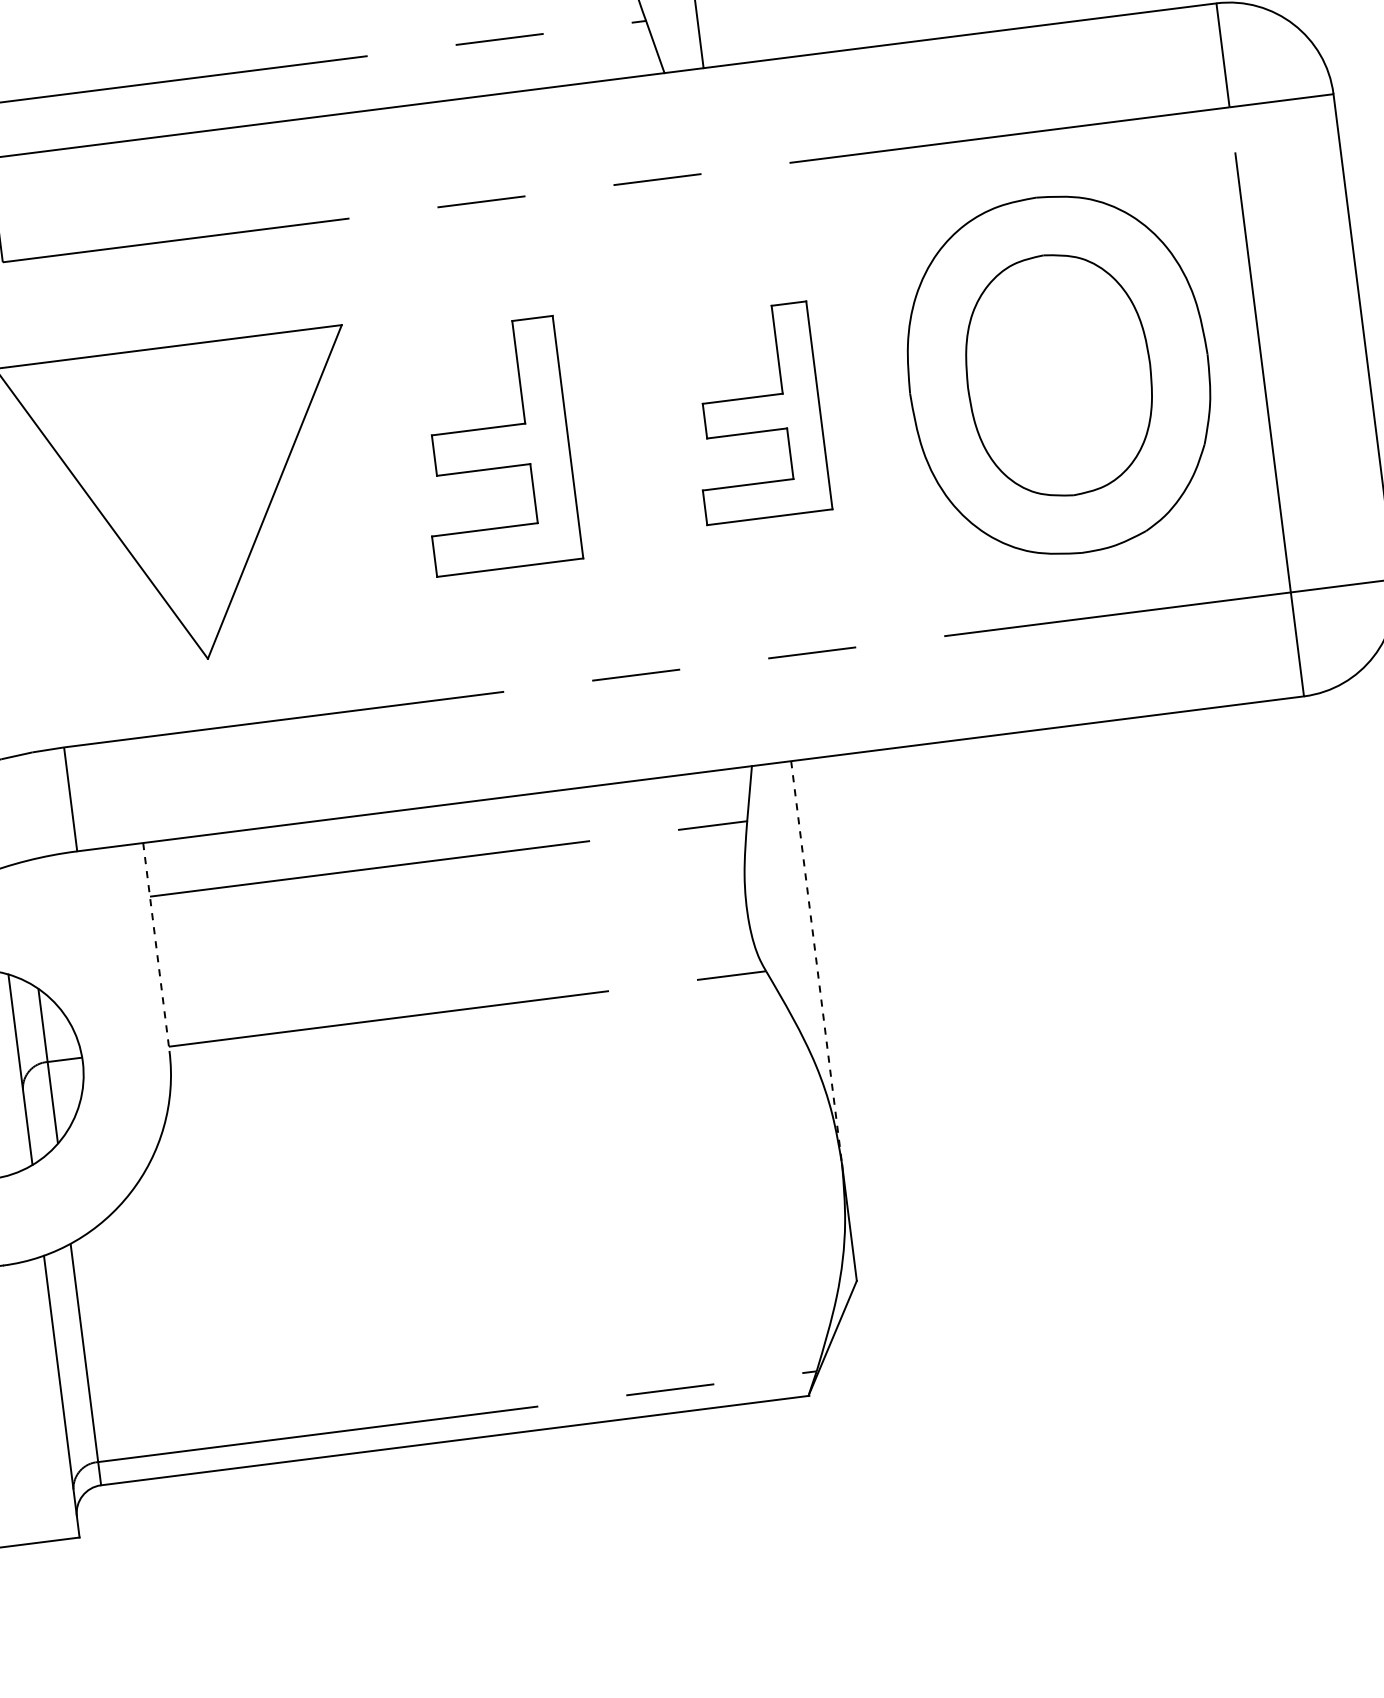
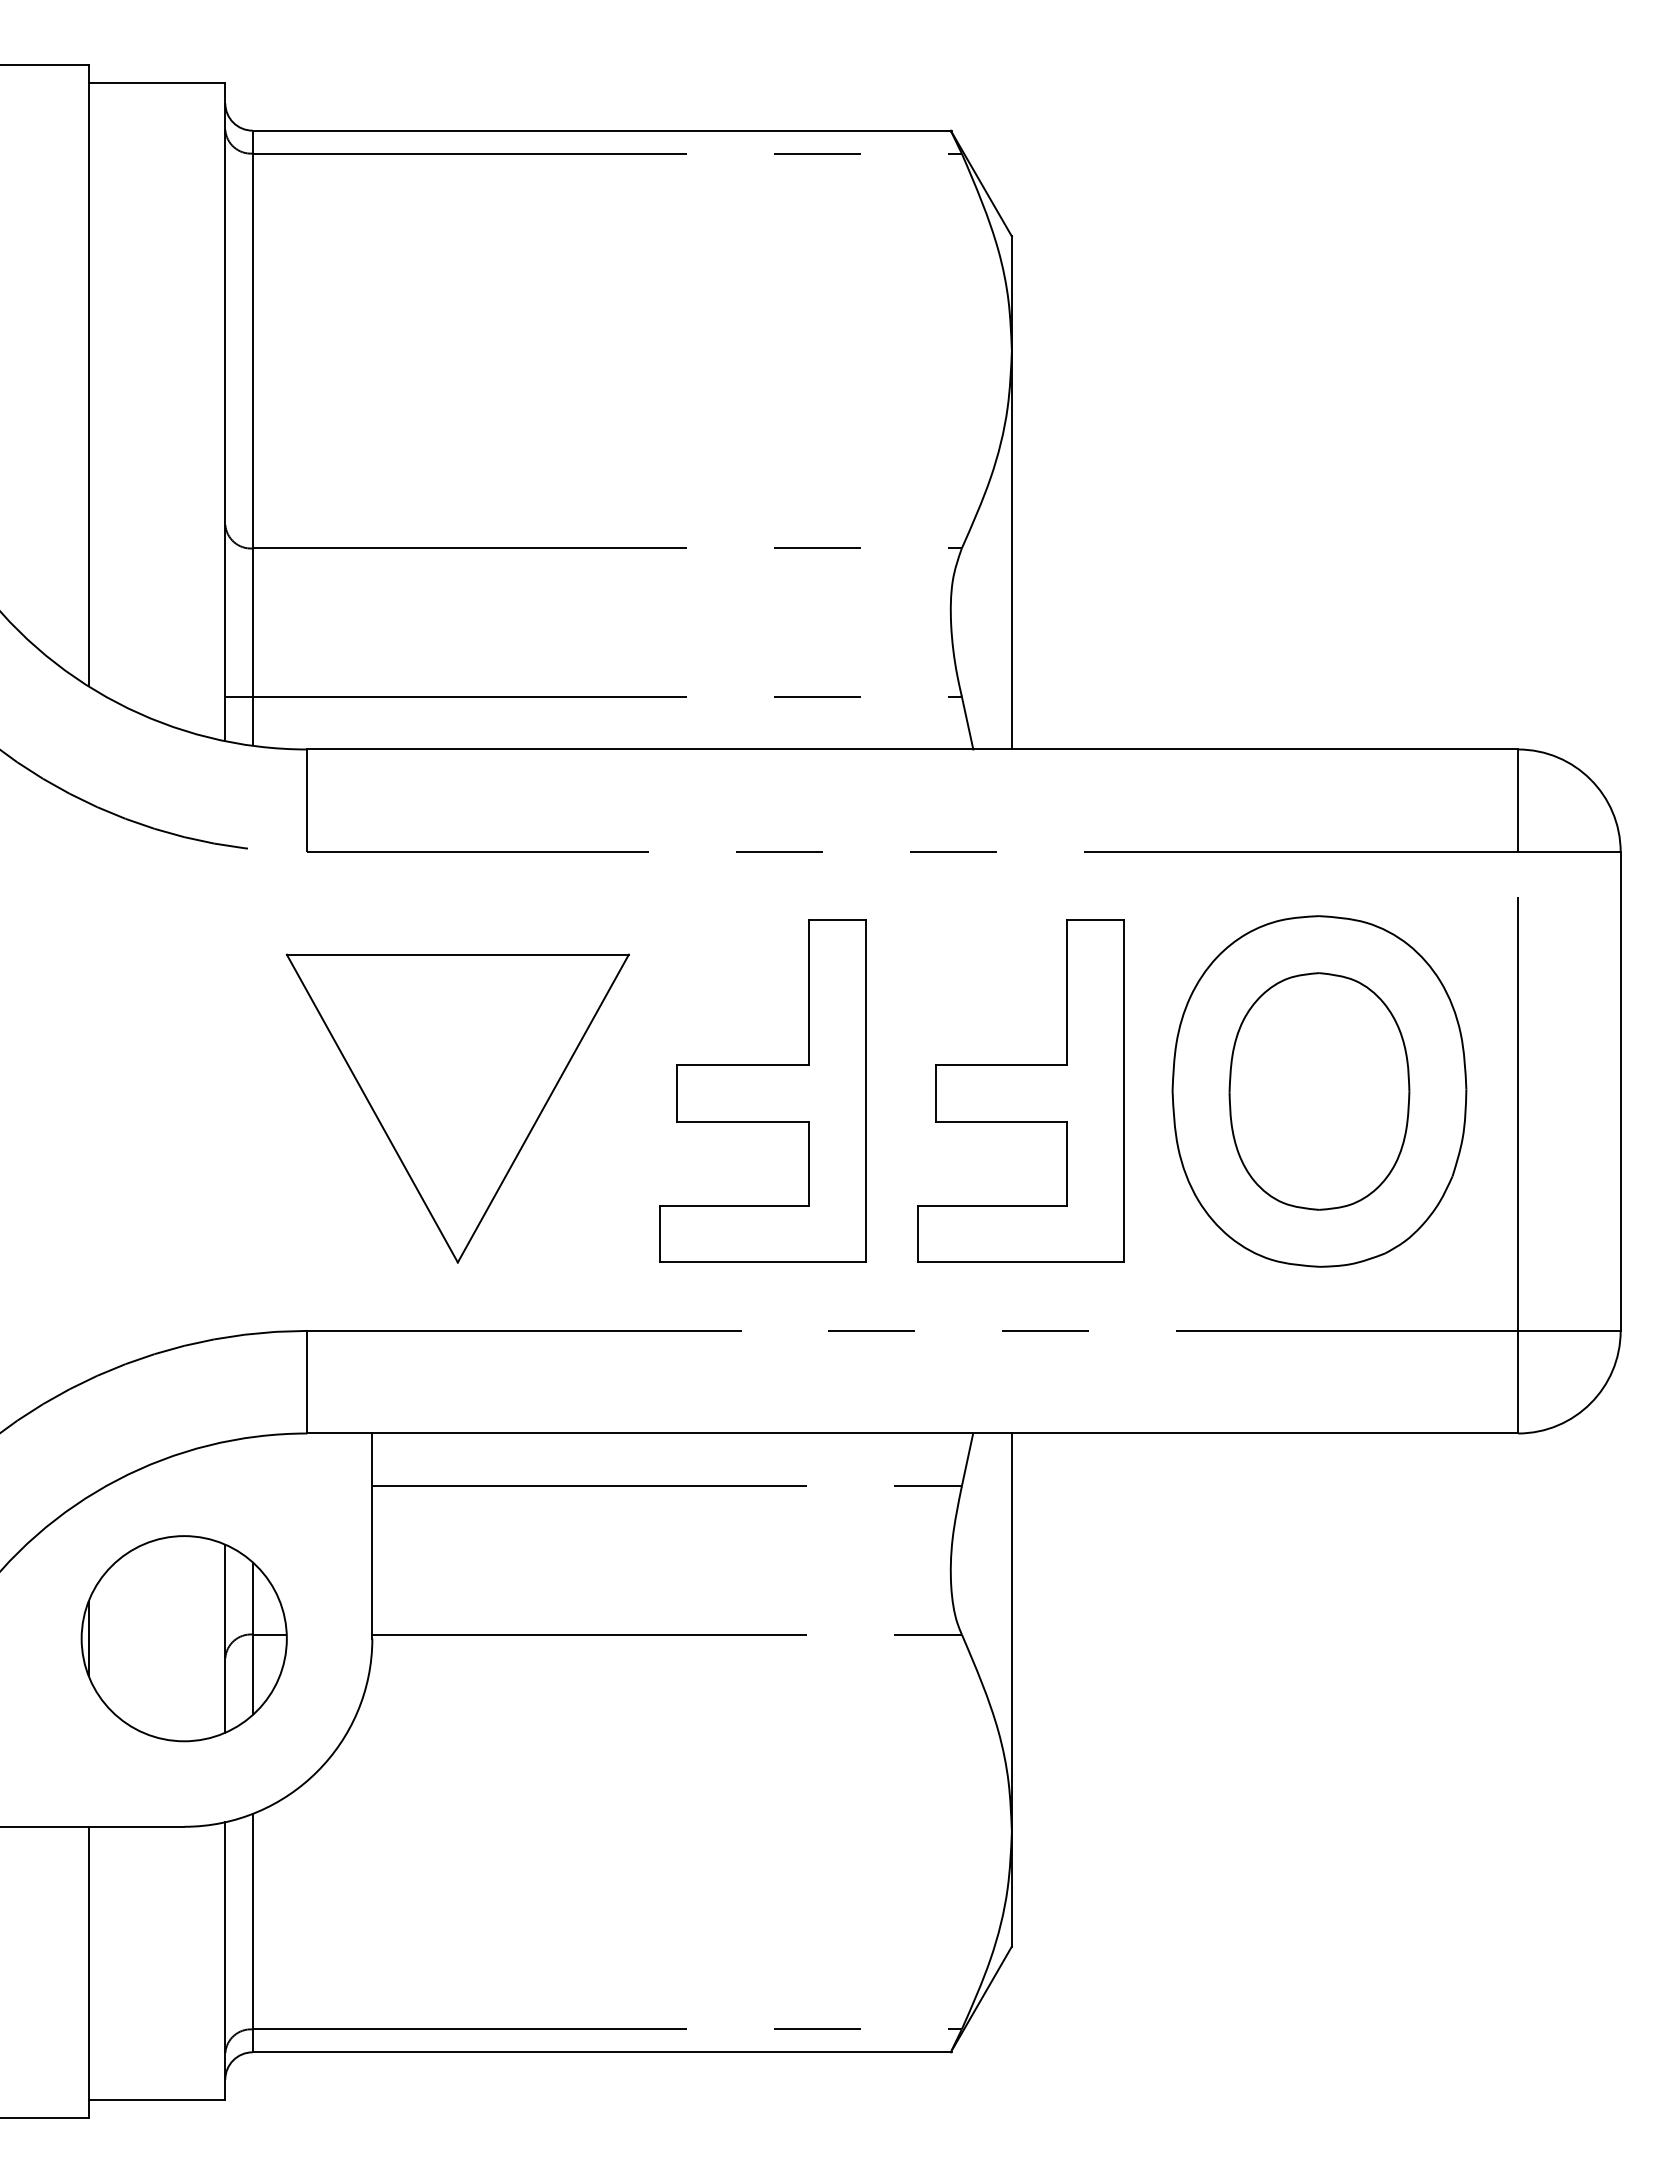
part: (755, 412) -> (1020, 1090), size x1.67
part: (494, 445) -> (762, 1090), size x1.43
line: (156, 947) -> (372, 1536), dashed -> solid
line: (816, 963) -> (1011, 1633), dashed -> solid

